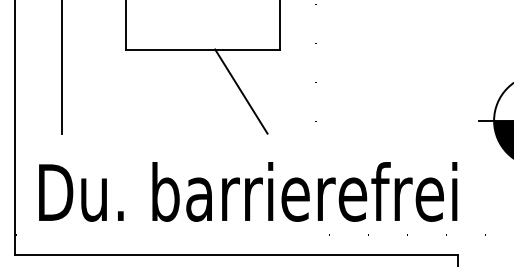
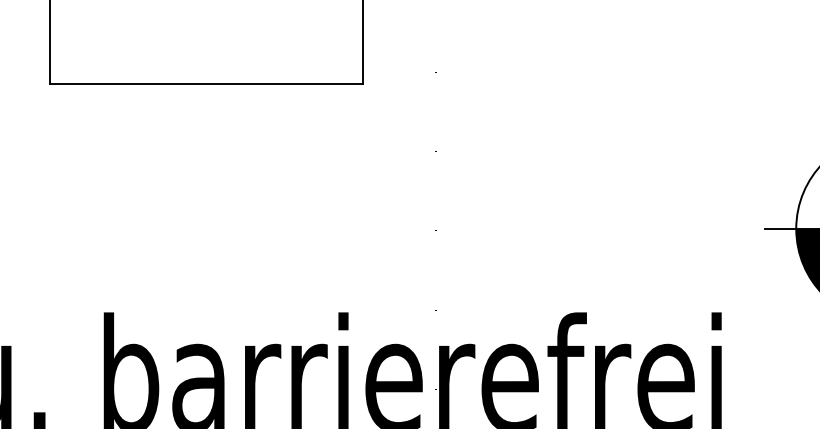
line: (241, 91) -> (284, 169), removed

